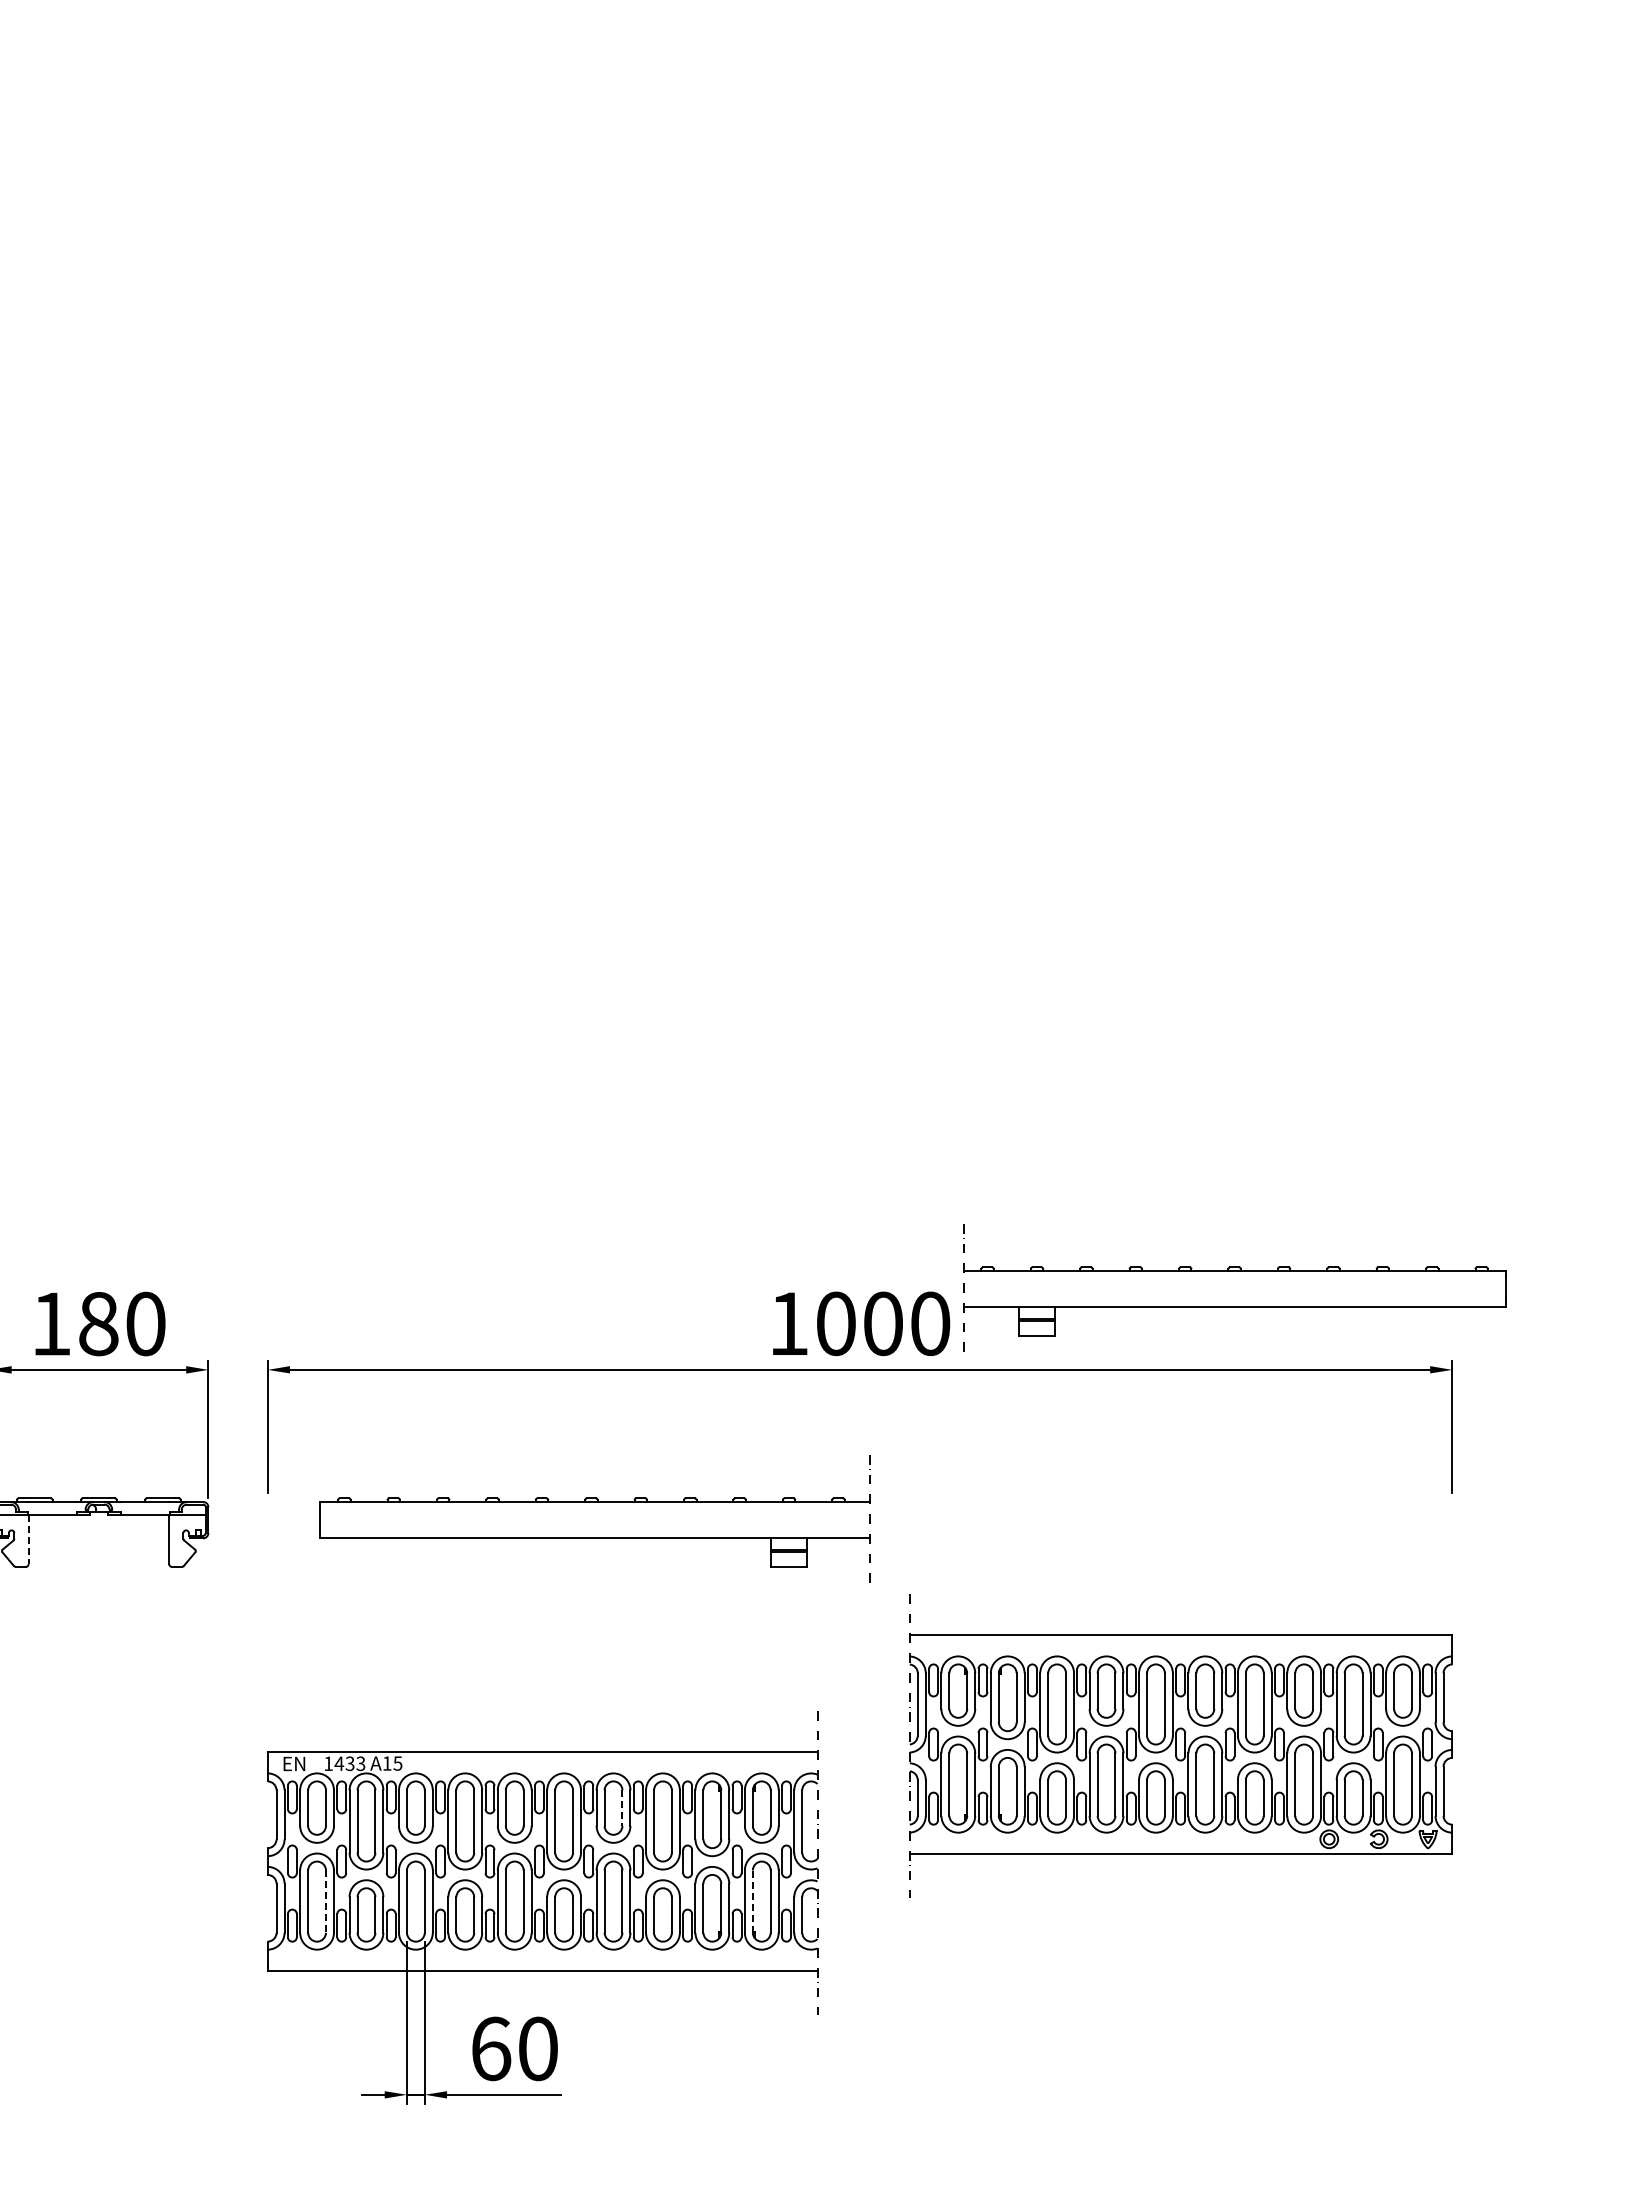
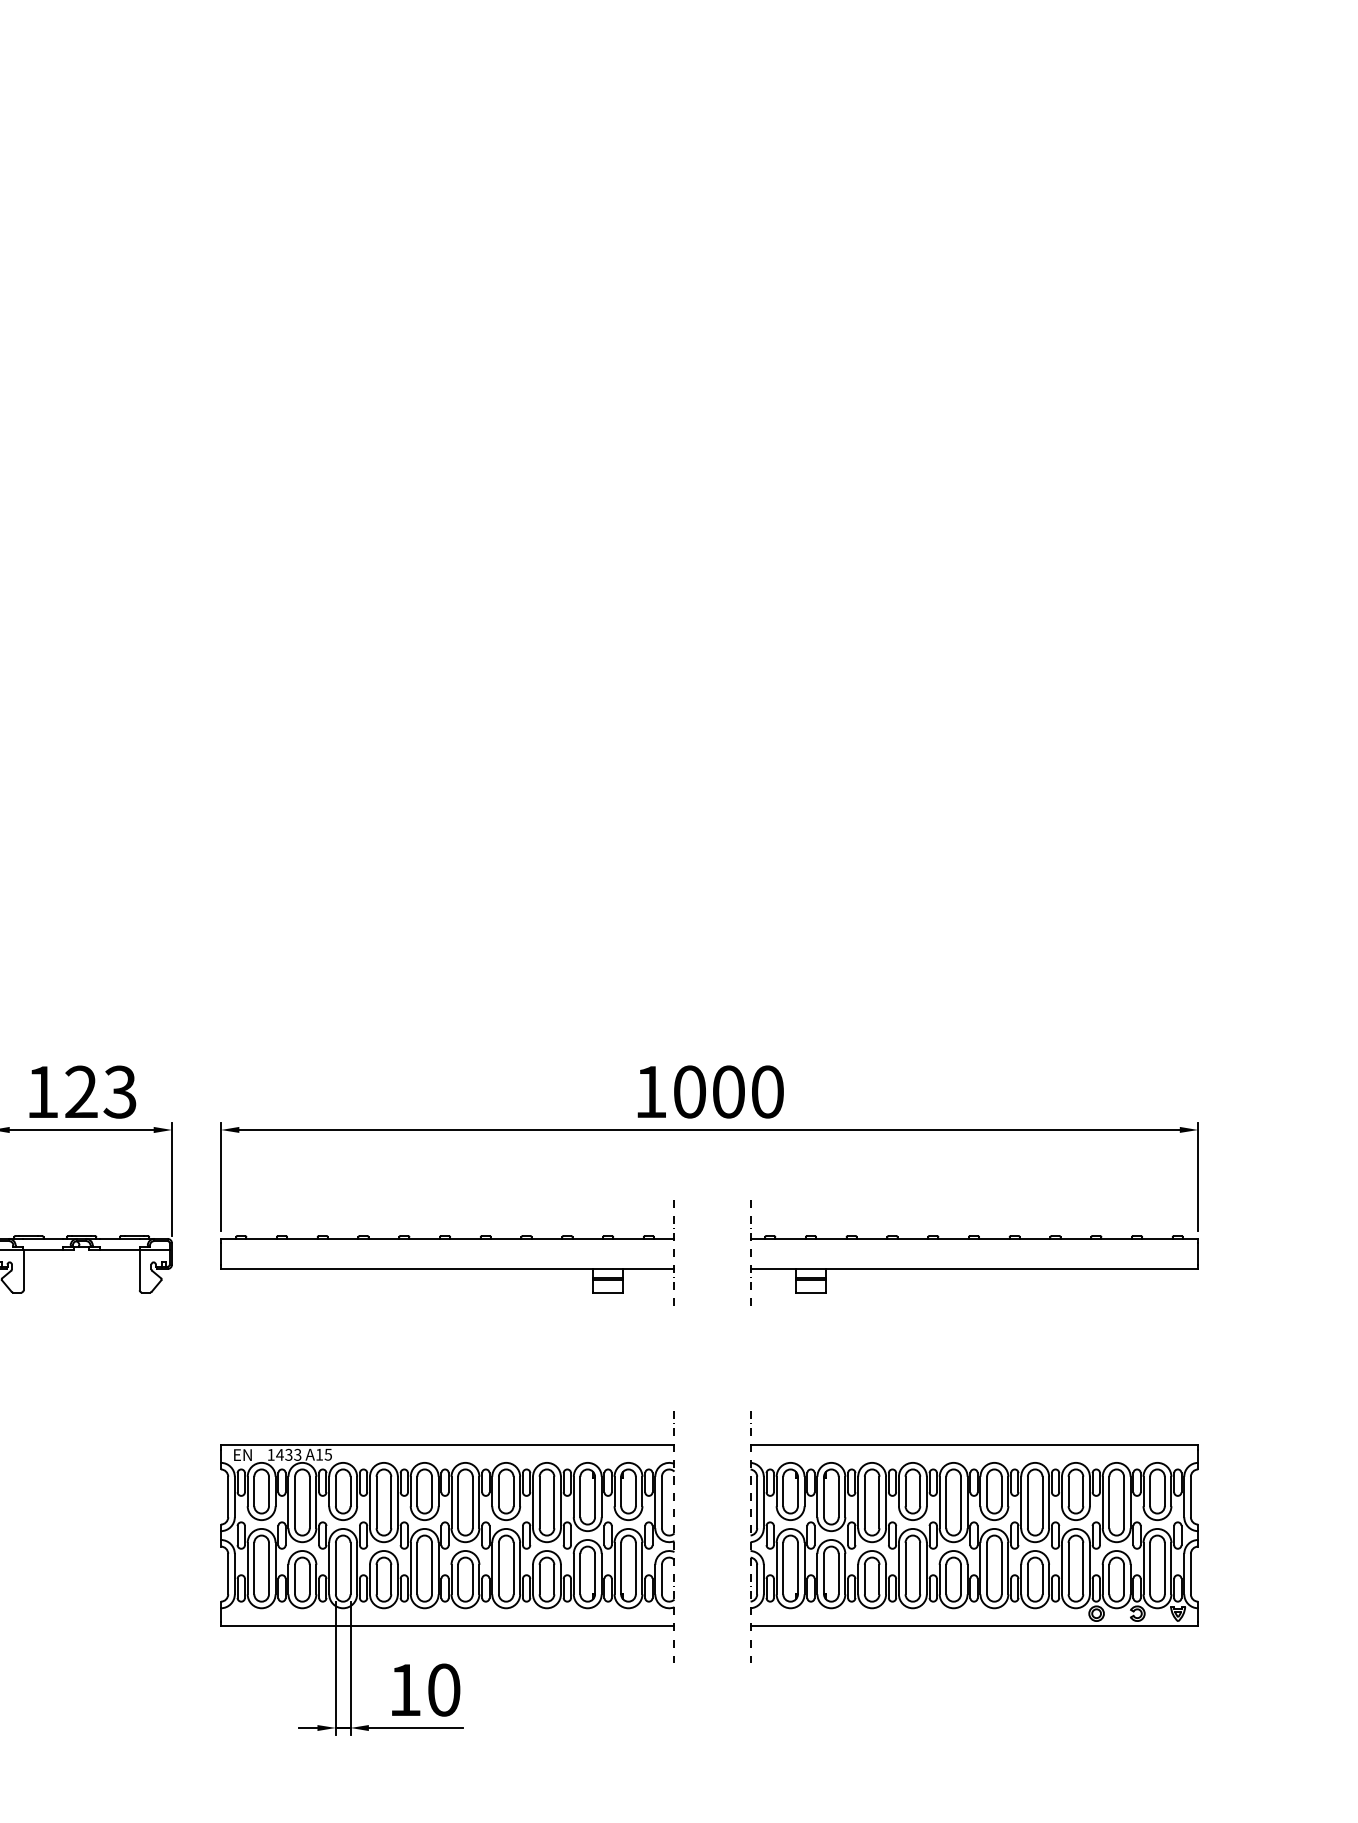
part: (1234, 1271) -> (973, 1239), moved
text: (122, 1323) -> (101, 1091), 180 -> 123
part: (594, 1502) -> (447, 1239), moved
line: (28, 1540) -> (23, 1270), dashed -> solid
part: (1180, 1745) -> (973, 1536), moved
line: (622, 1808) -> (513, 1491), dashed -> solid
line: (752, 1901) -> (620, 1568), dashed -> solid
line: (325, 1902) -> (268, 1569), dashed -> solid
text: (491, 2048) -> (405, 1689), 60 -> 10

